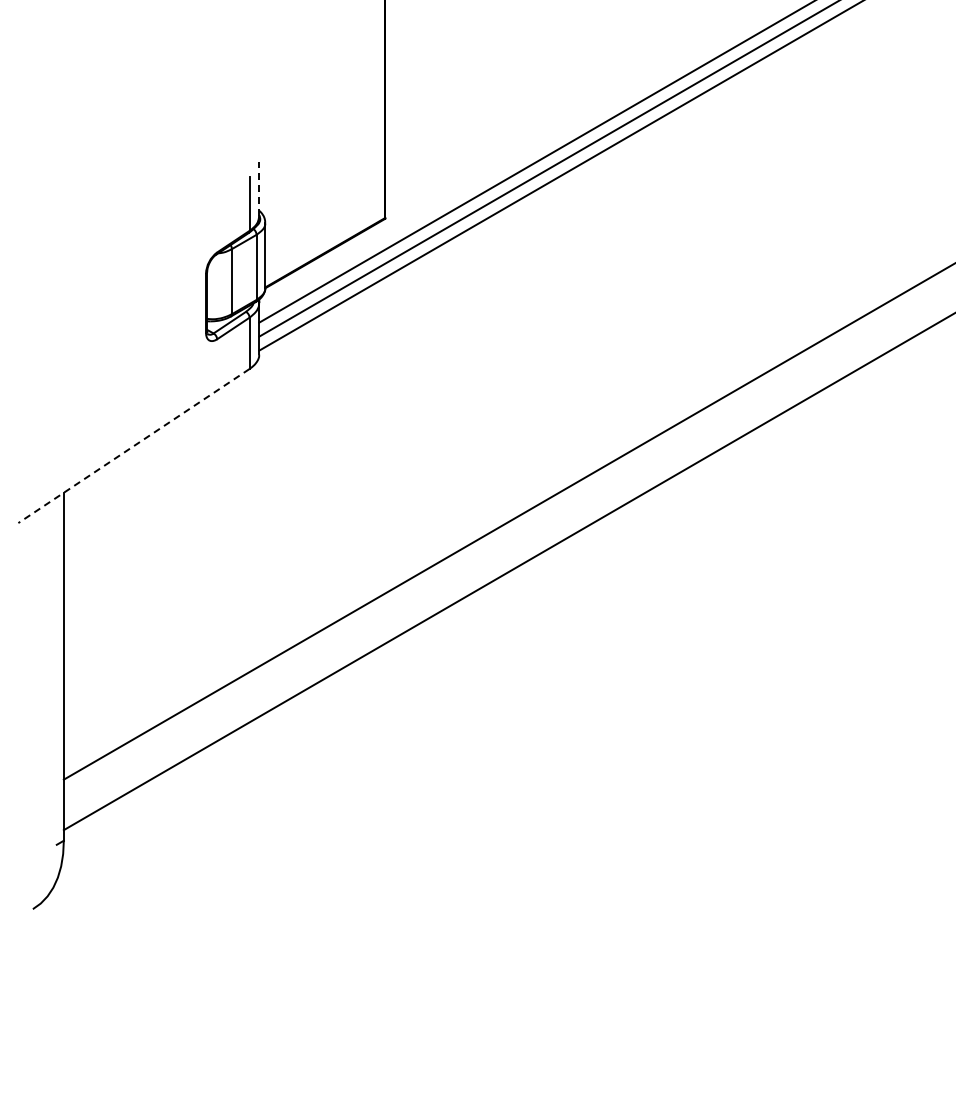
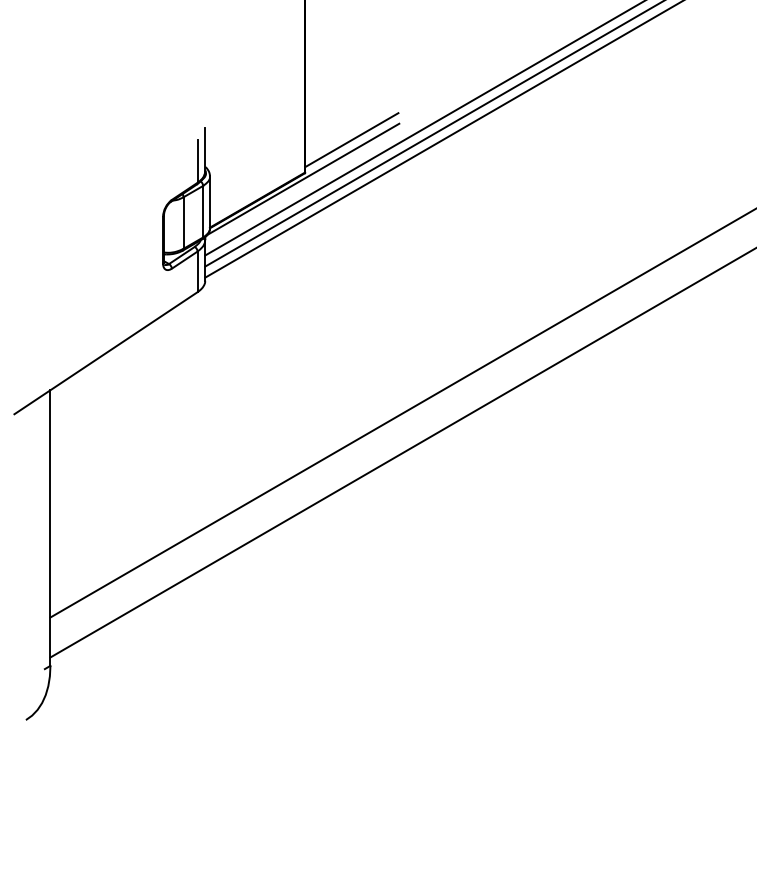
line: (444, 176) -> (351, 139), added
line: (259, 188) -> (205, 149), dashed -> solid
line: (382, 226) -> (302, 179), added
line: (133, 446) -> (105, 353), dashed -> solid

